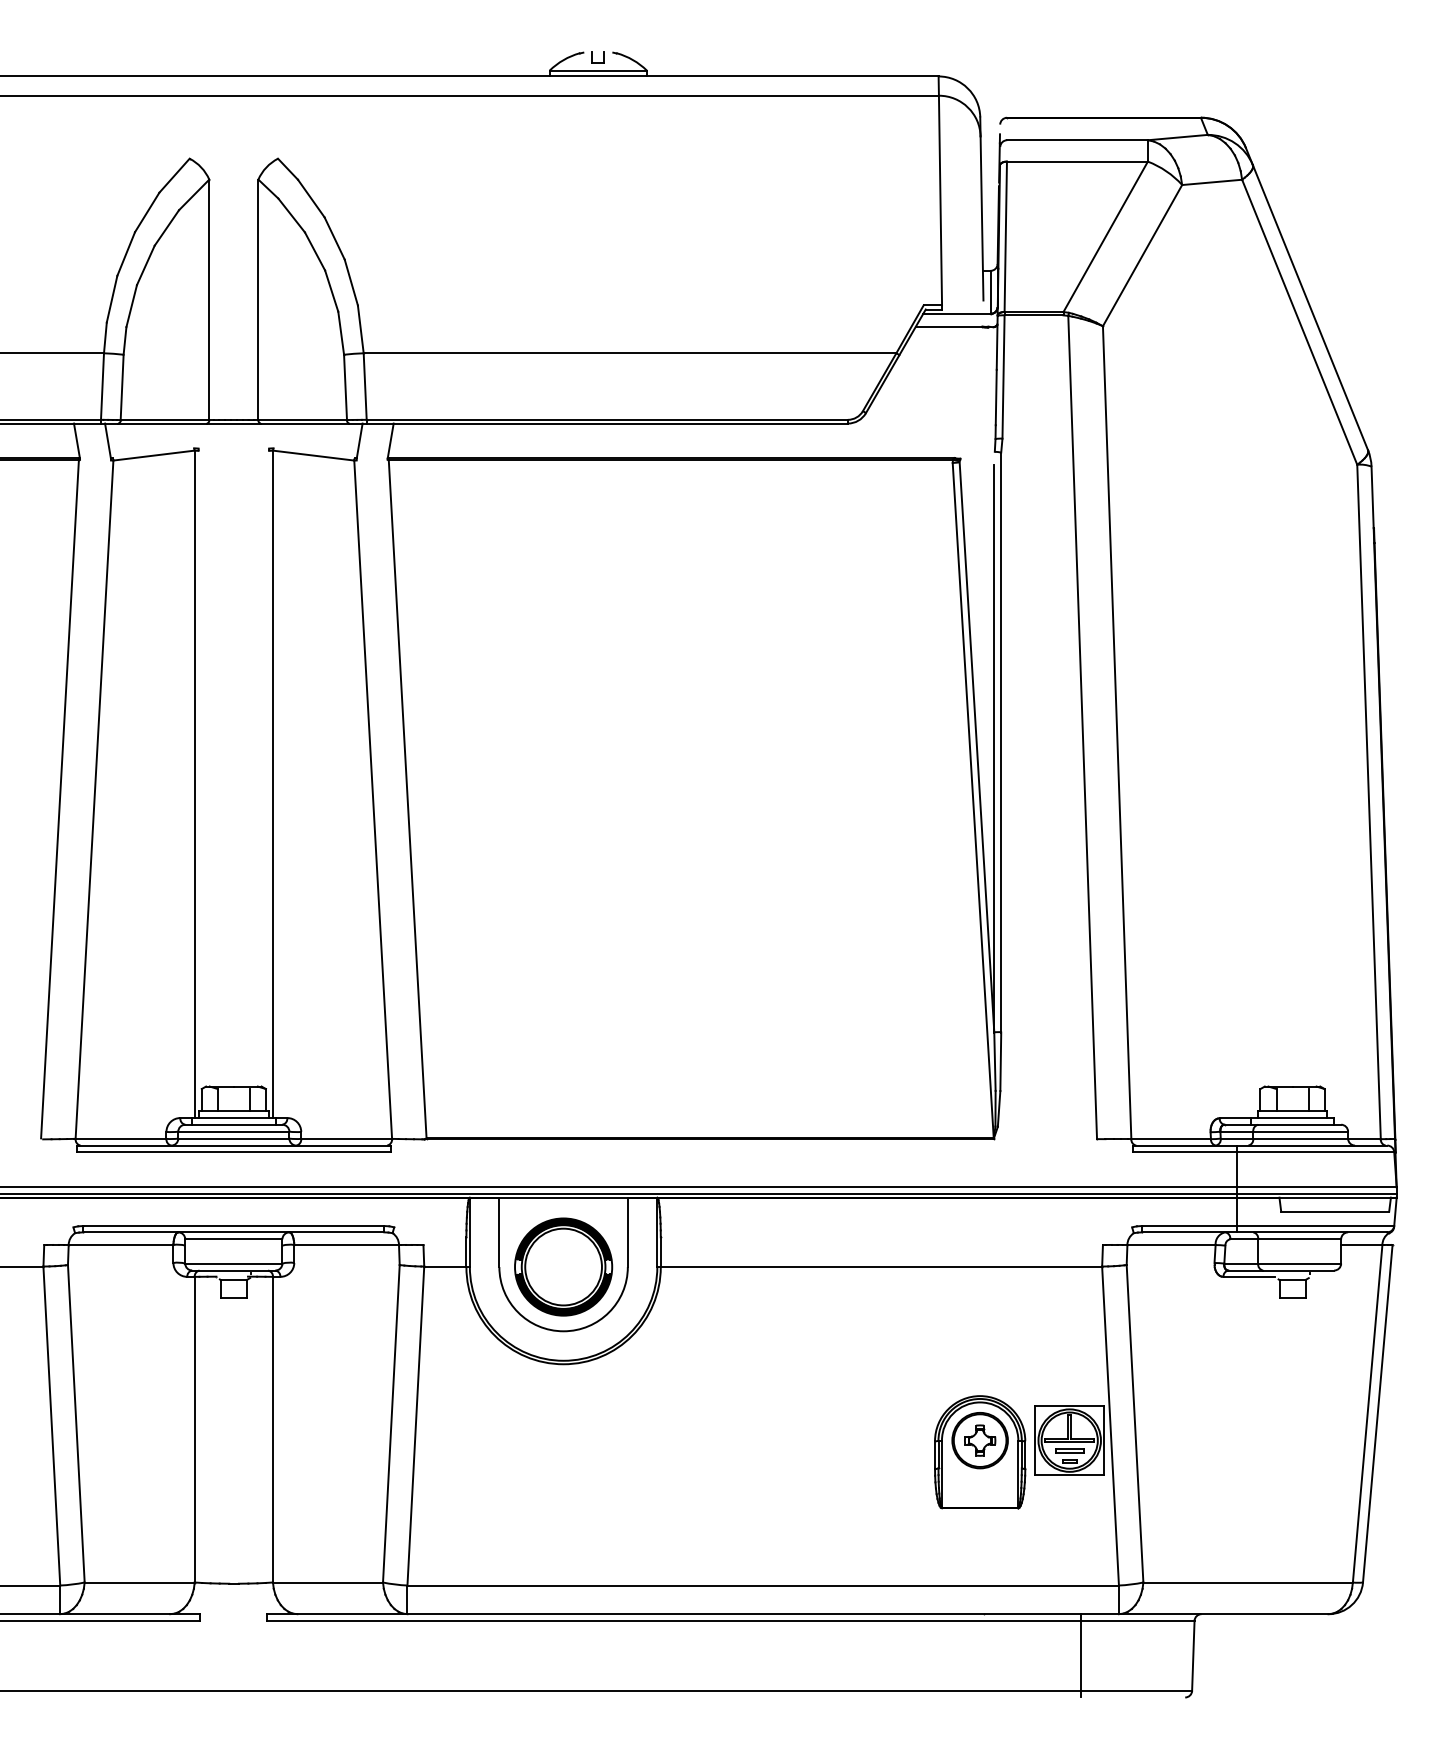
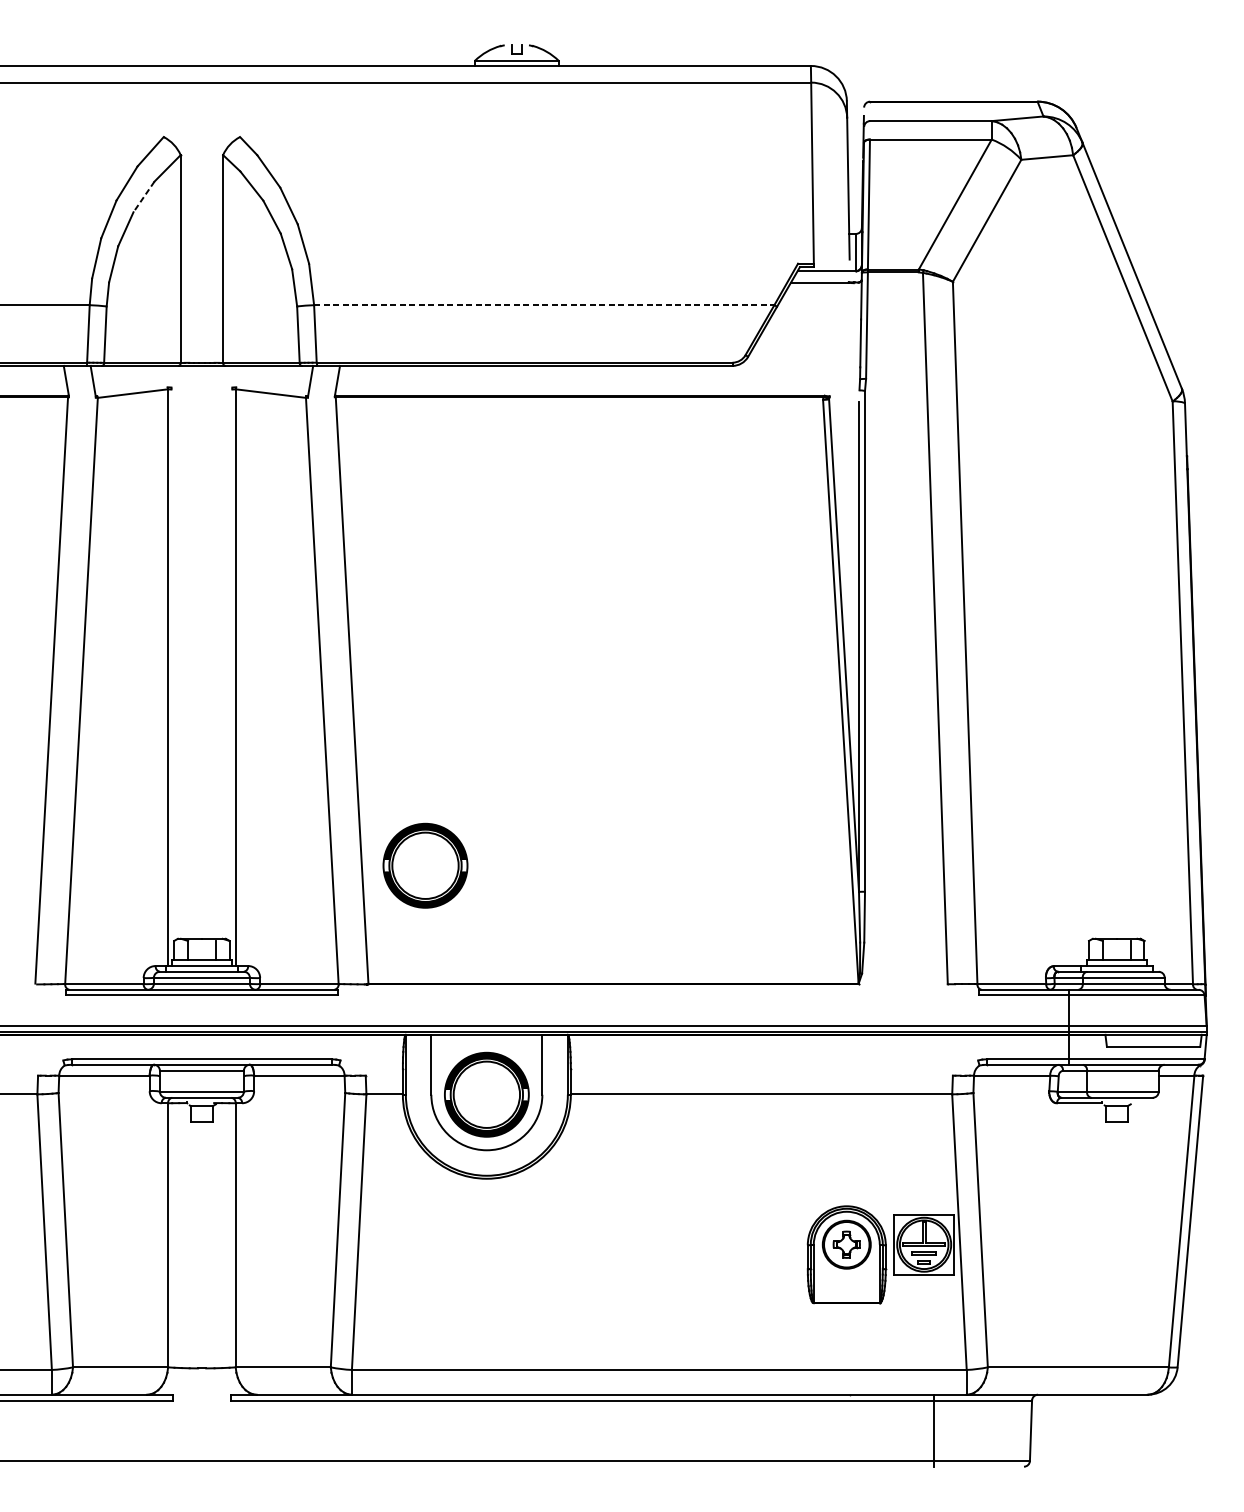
line: (166, 227) -> (143, 196), solid -> dashed
line: (630, 353) -> (544, 305), solid -> dashed
part: (492, 1001) -> (425, 865), added

